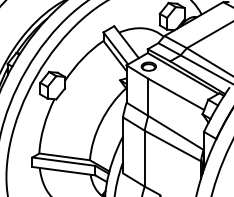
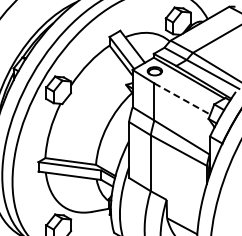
line: (176, 94) -> (182, 99), solid -> dashed

